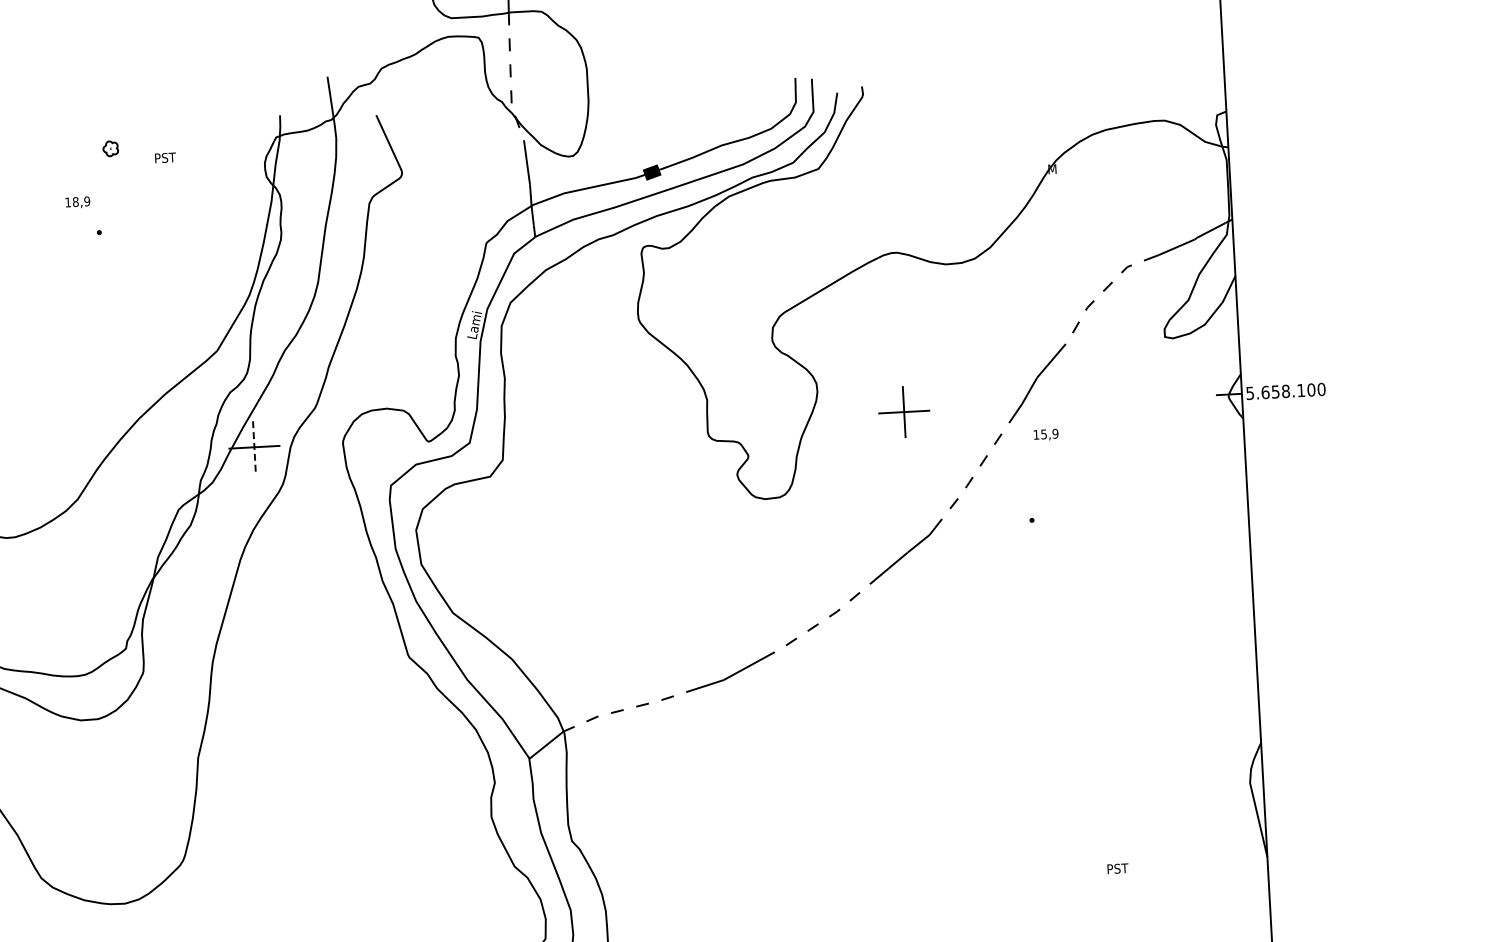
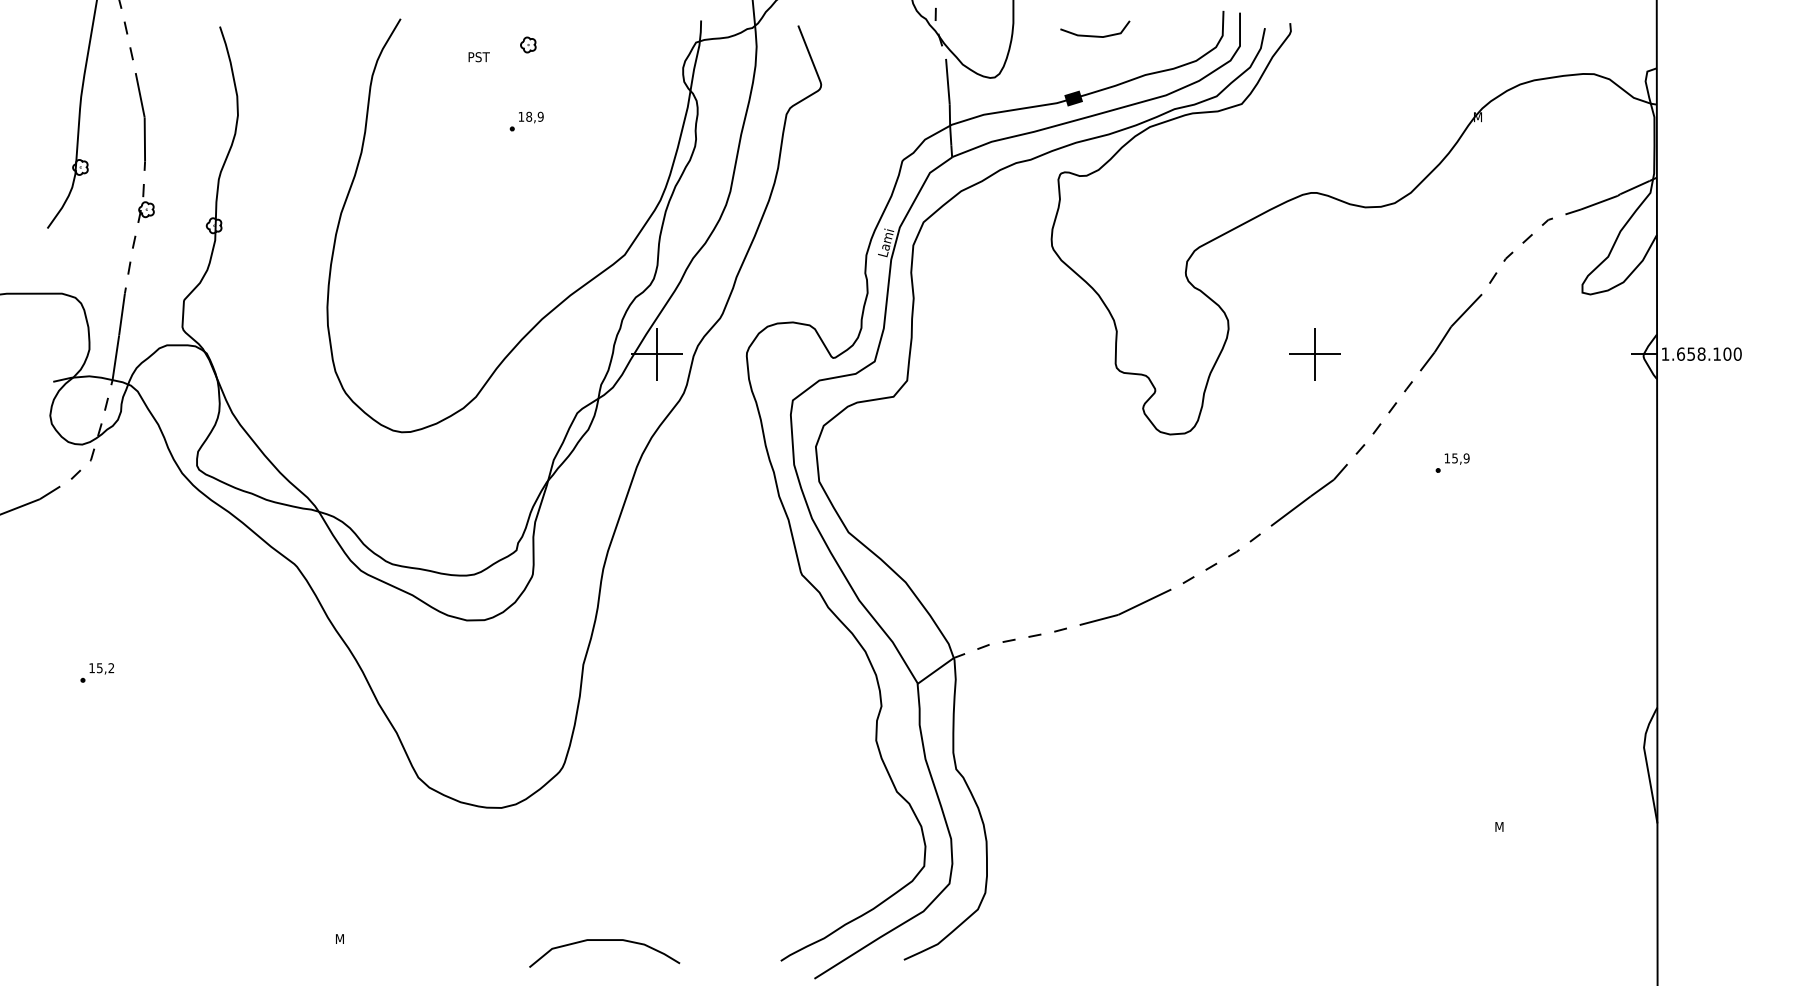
line: (670, 109) -> (1095, 35), added
text: (164, 158) -> (478, 57), moved
text: (78, 202) -> (531, 117), moved
text: (1250, 392) -> (1665, 353), 5.658.100 -> 1.658.100
text: (1045, 434) -> (1456, 458), moved
line: (254, 447) -> (657, 354), dashed -> solid
text: (1118, 868) -> (1506, 826), PST -> M

